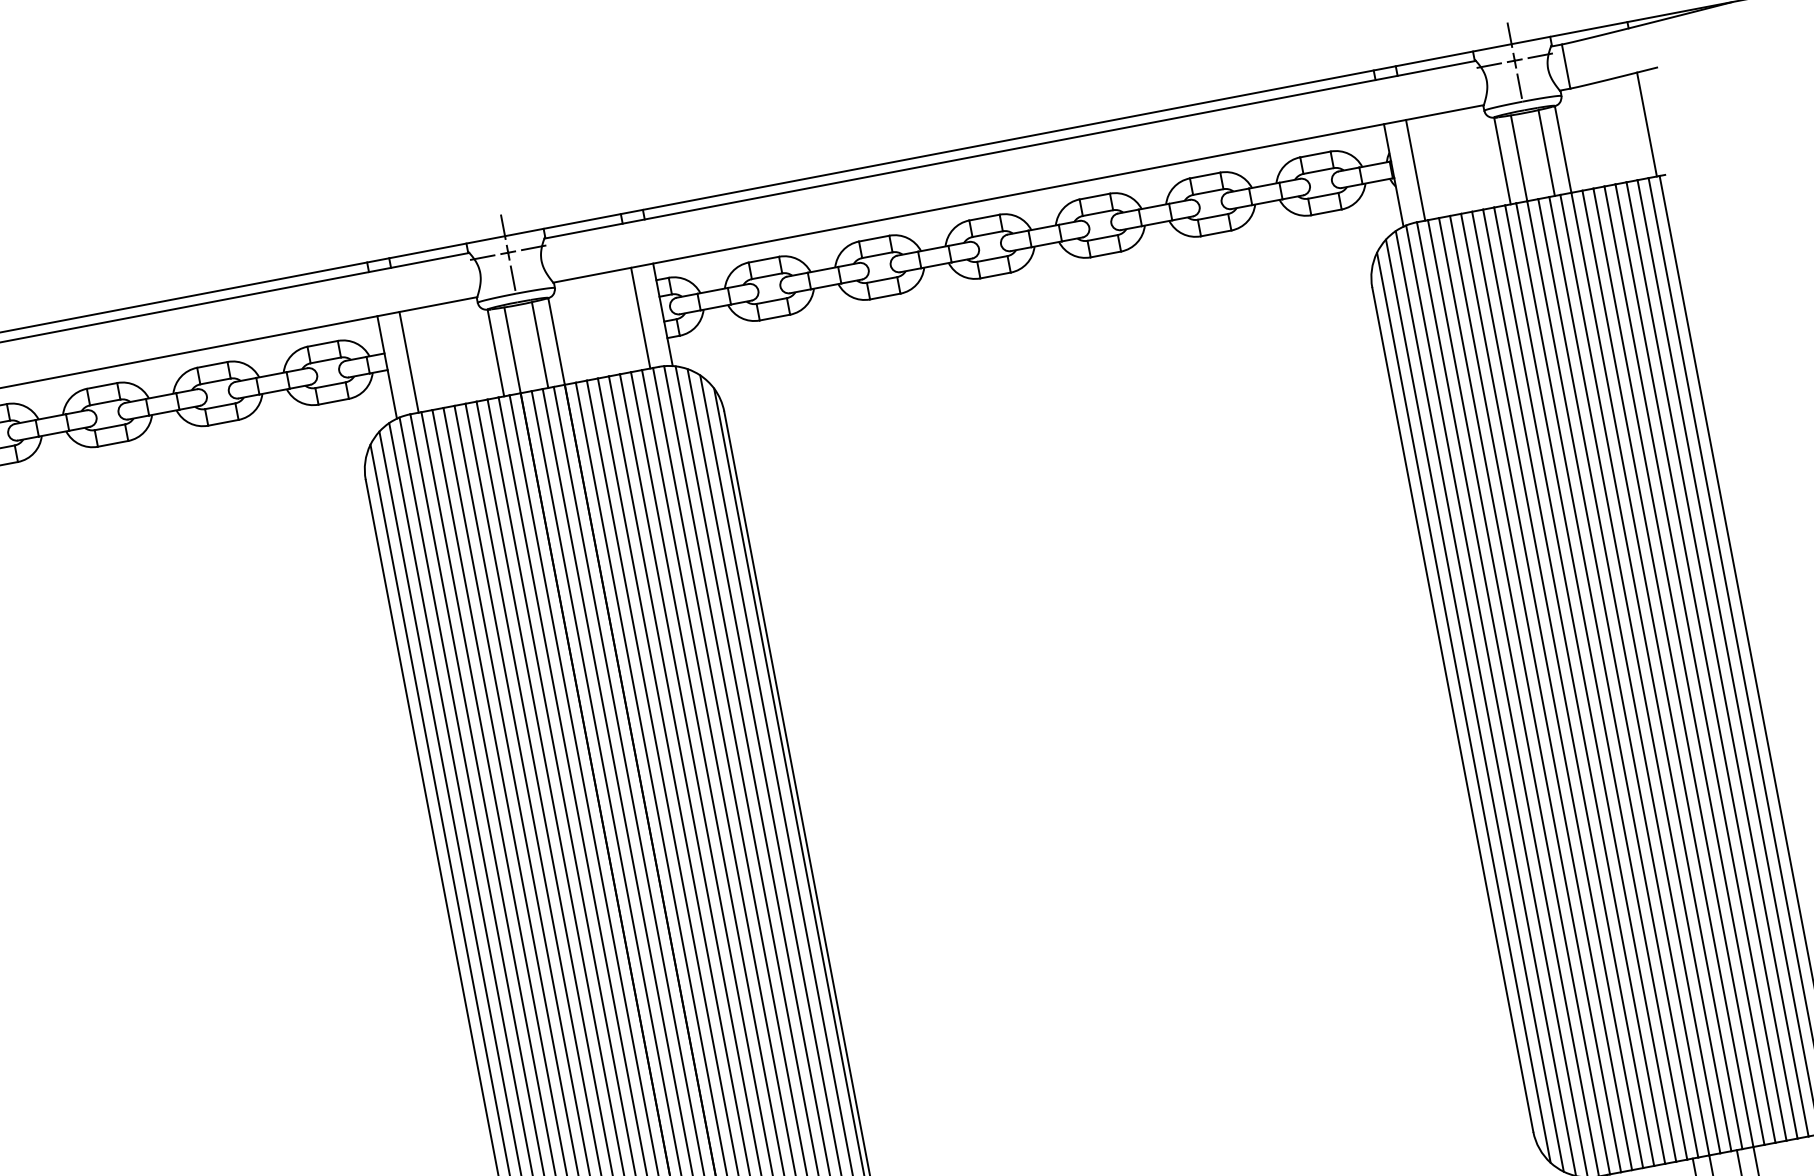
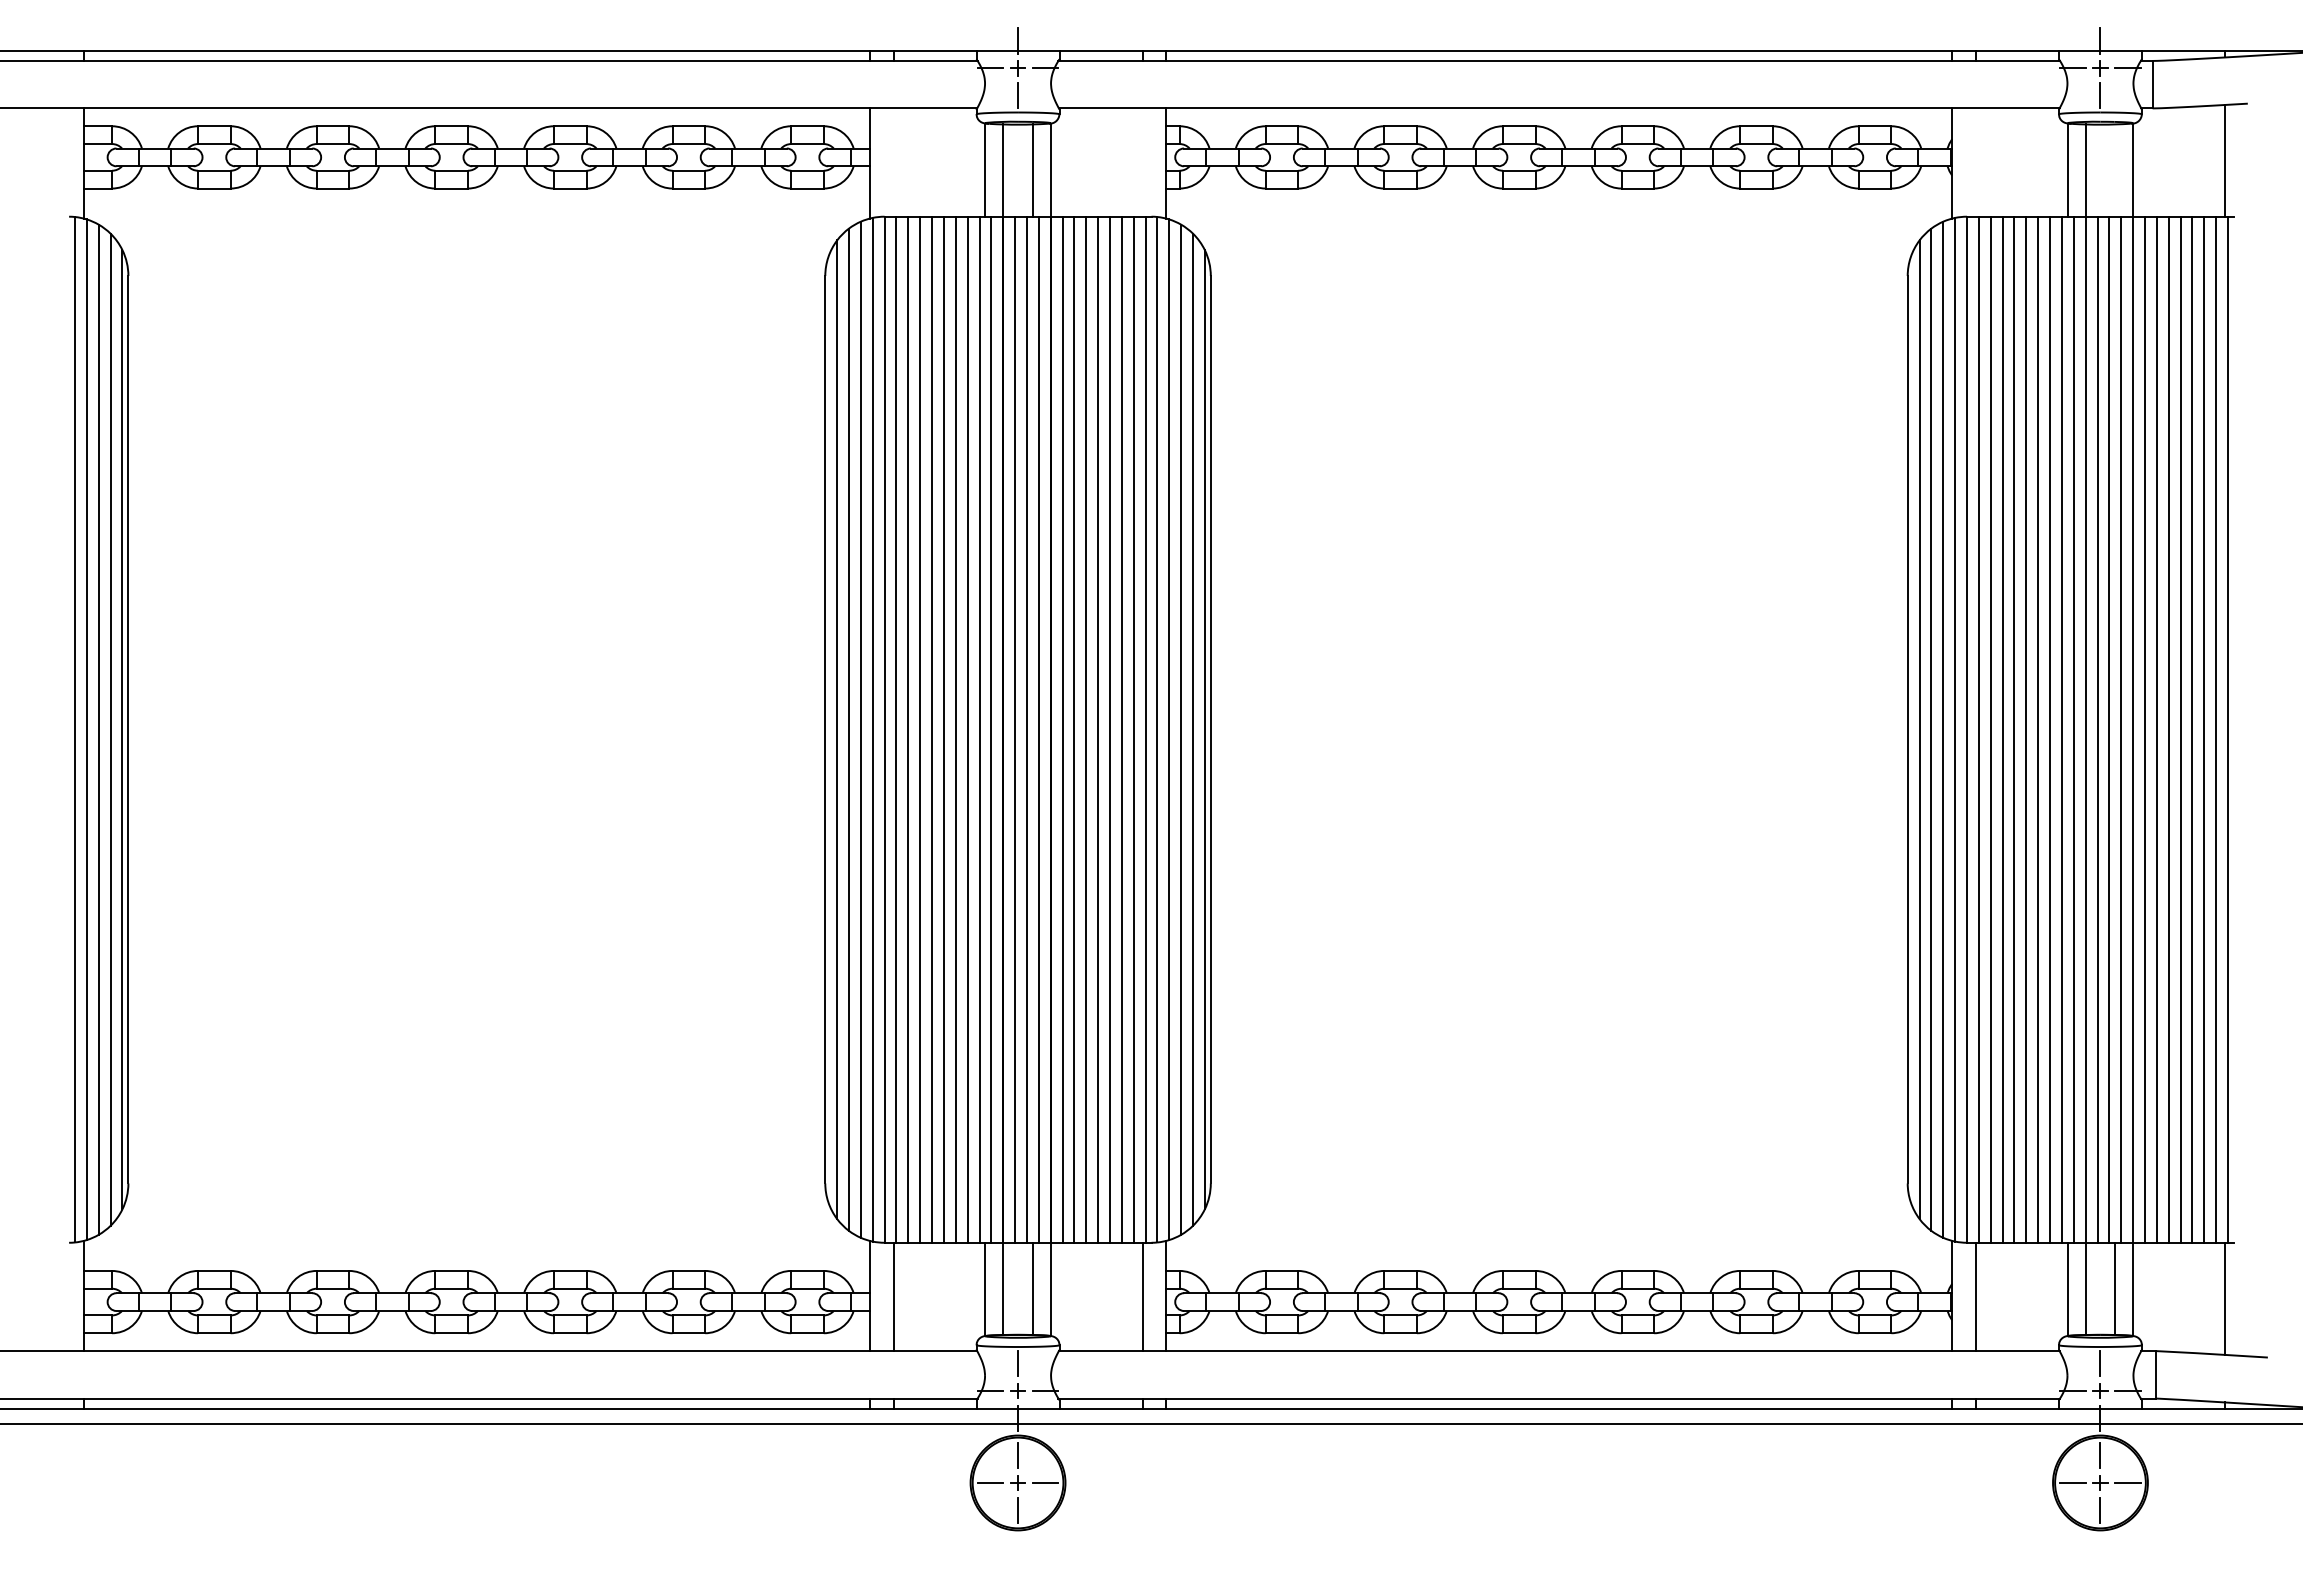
line: (1546, 152) -> (2115, 170), removed
line: (1415, 170) -> (1975, 162), removed
line: (640, 318) -> (1142, 162), removed
line: (409, 362) -> (893, 162), removed

